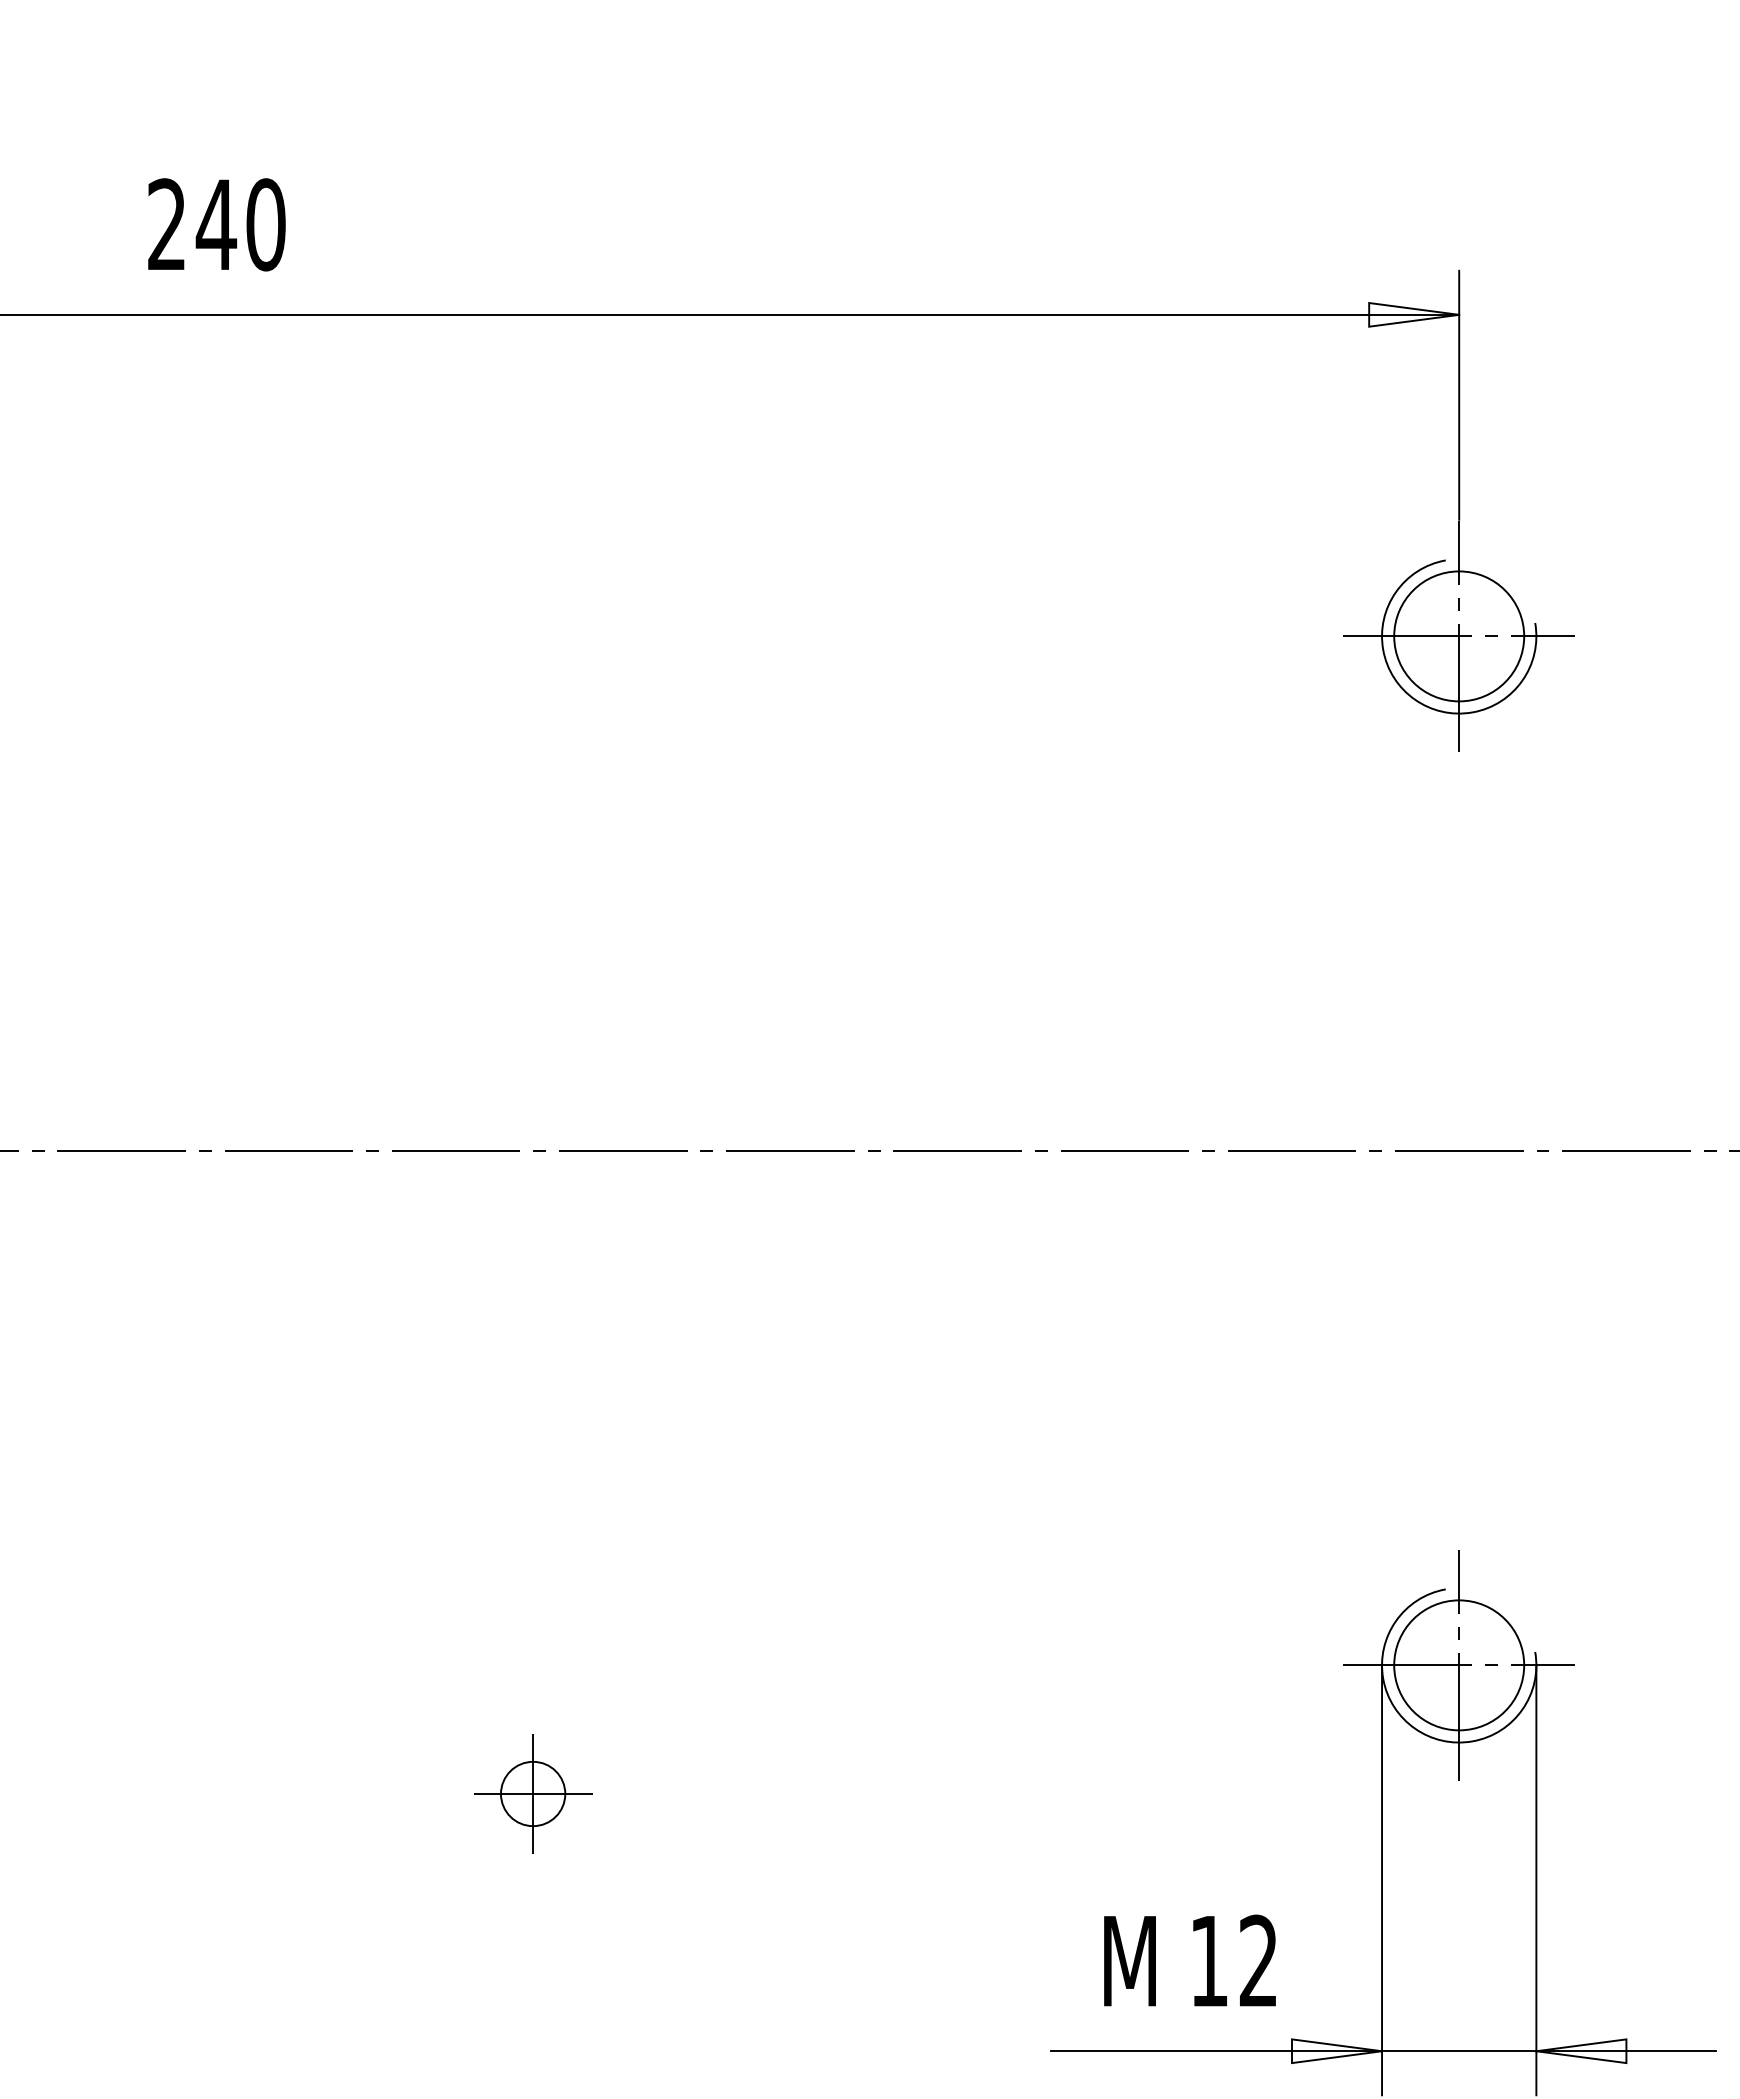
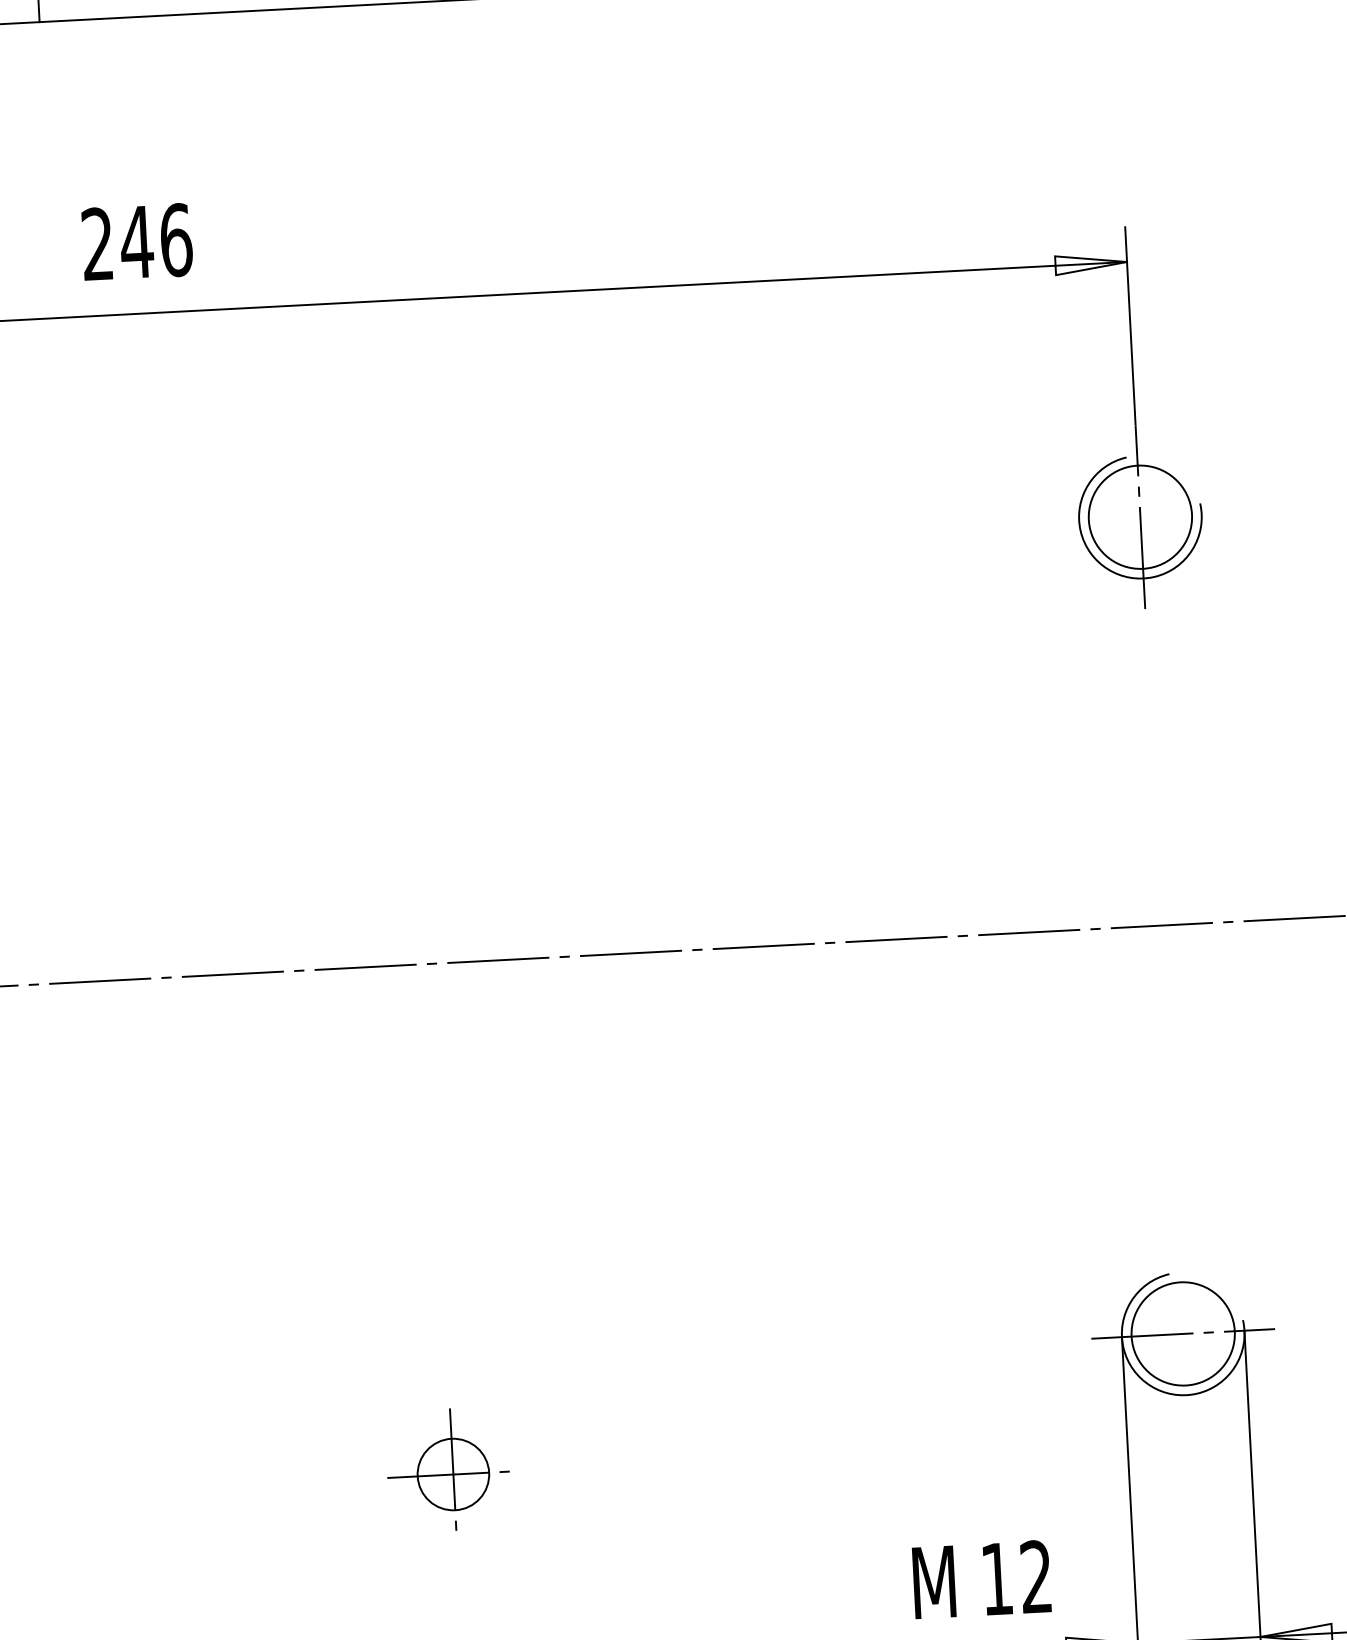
text: (265, 224) -> (175, 239), 240 -> 246
line: (1458, 636) -> (1139, 517), removed
line: (1459, 1665) -> (1183, 1334), removed
part: (533, 1793) -> (453, 1474), size x1.4

